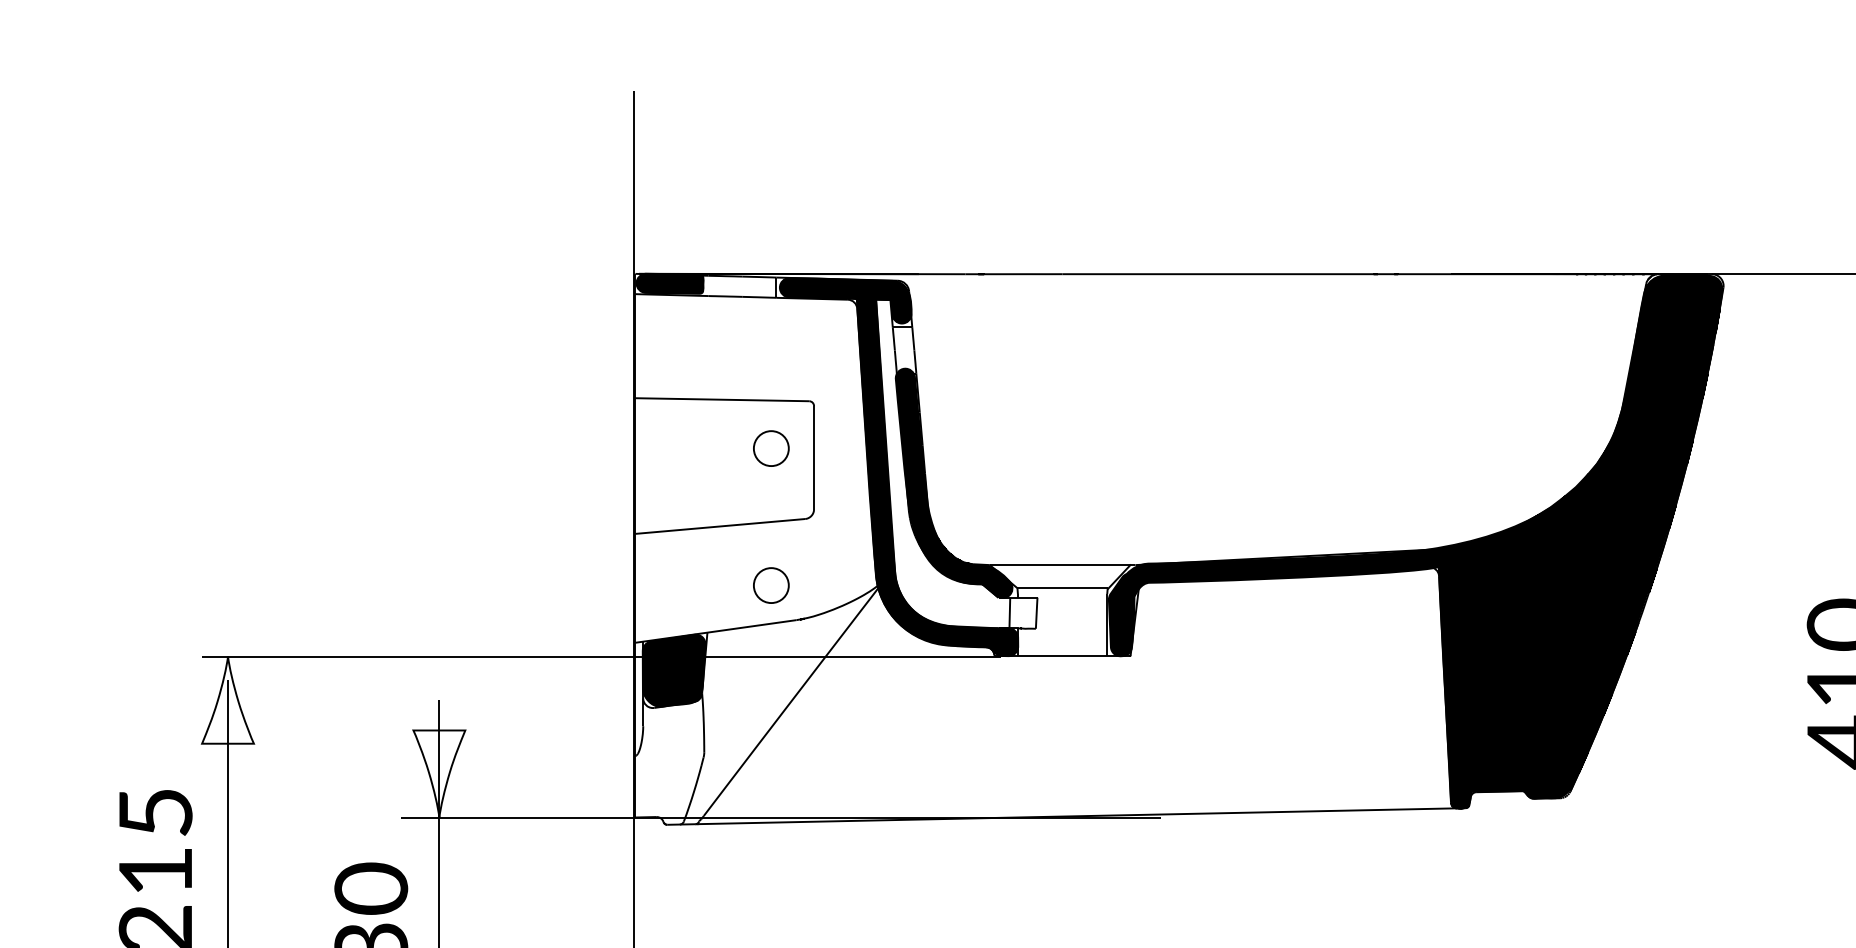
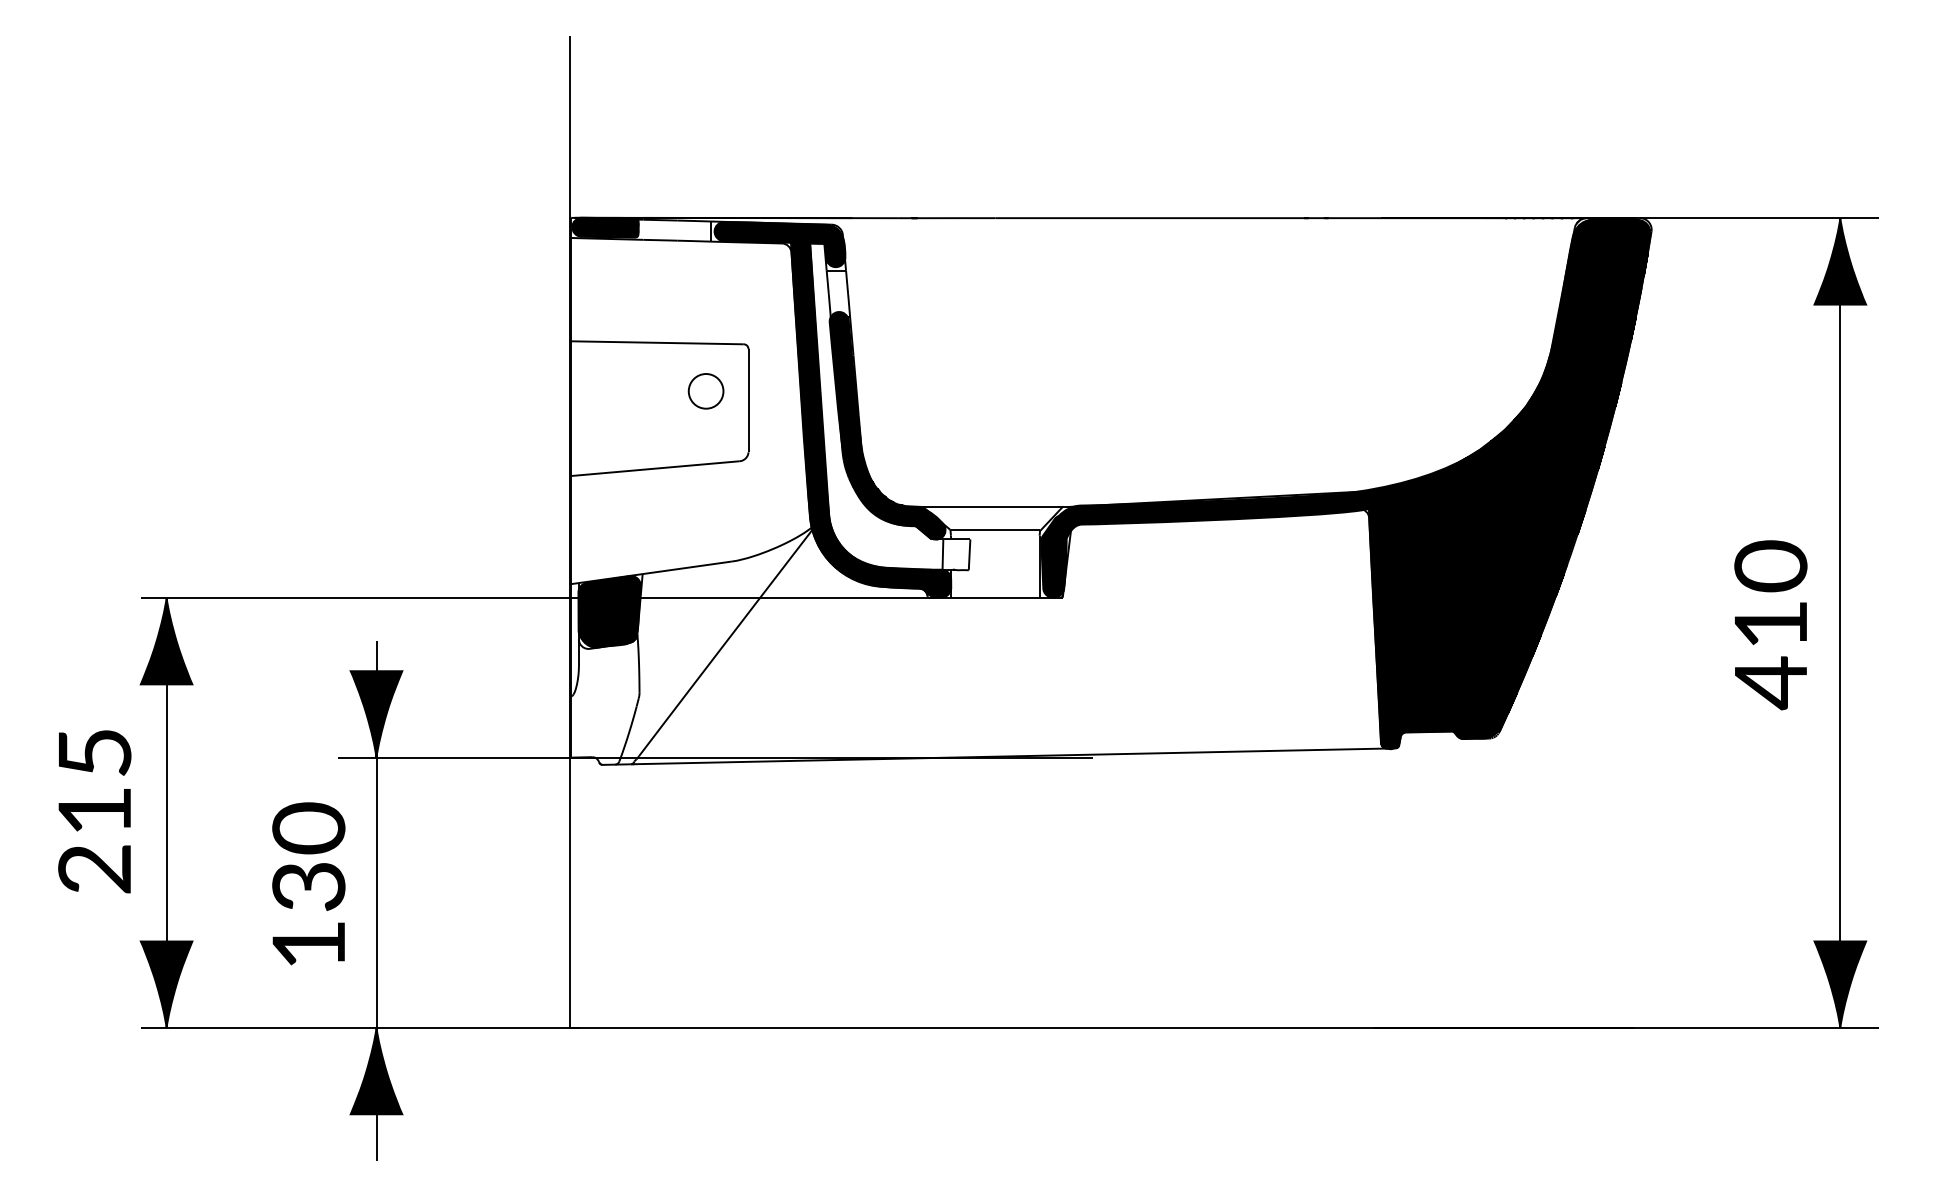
part: (770, 585) -> (705, 527), removed
fill: (227, 699) -> (166, 640), added
fill: (439, 774) -> (376, 714), added

